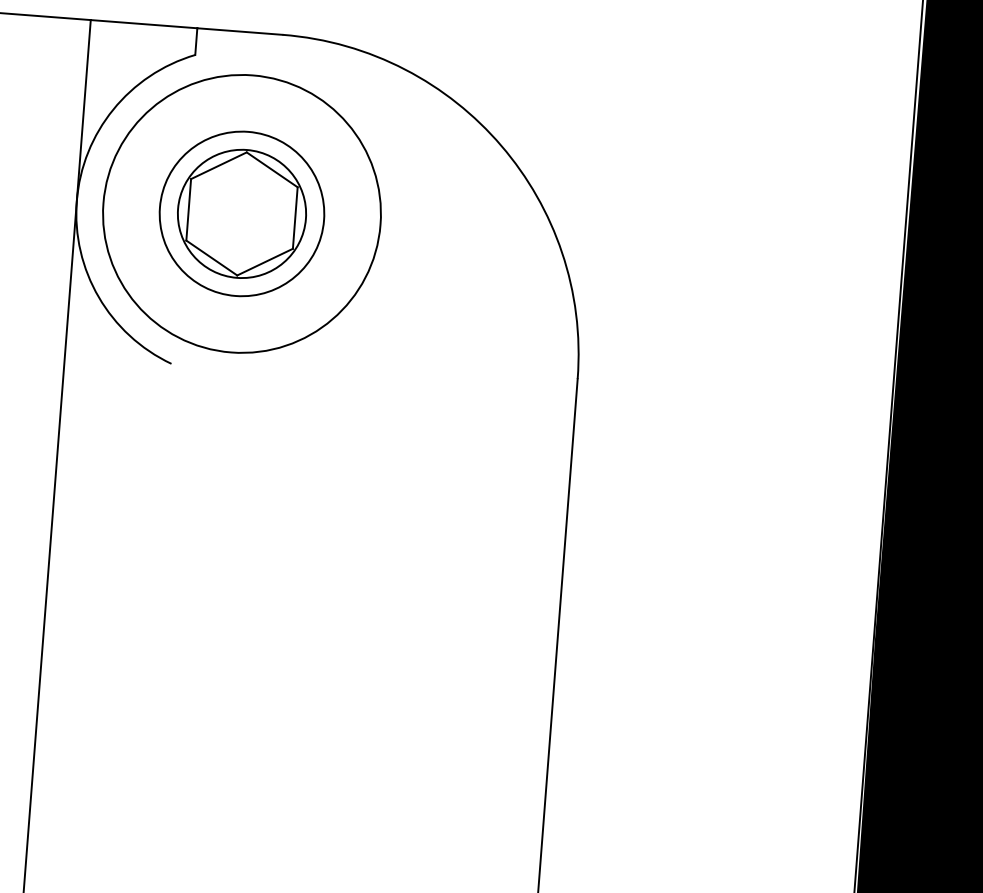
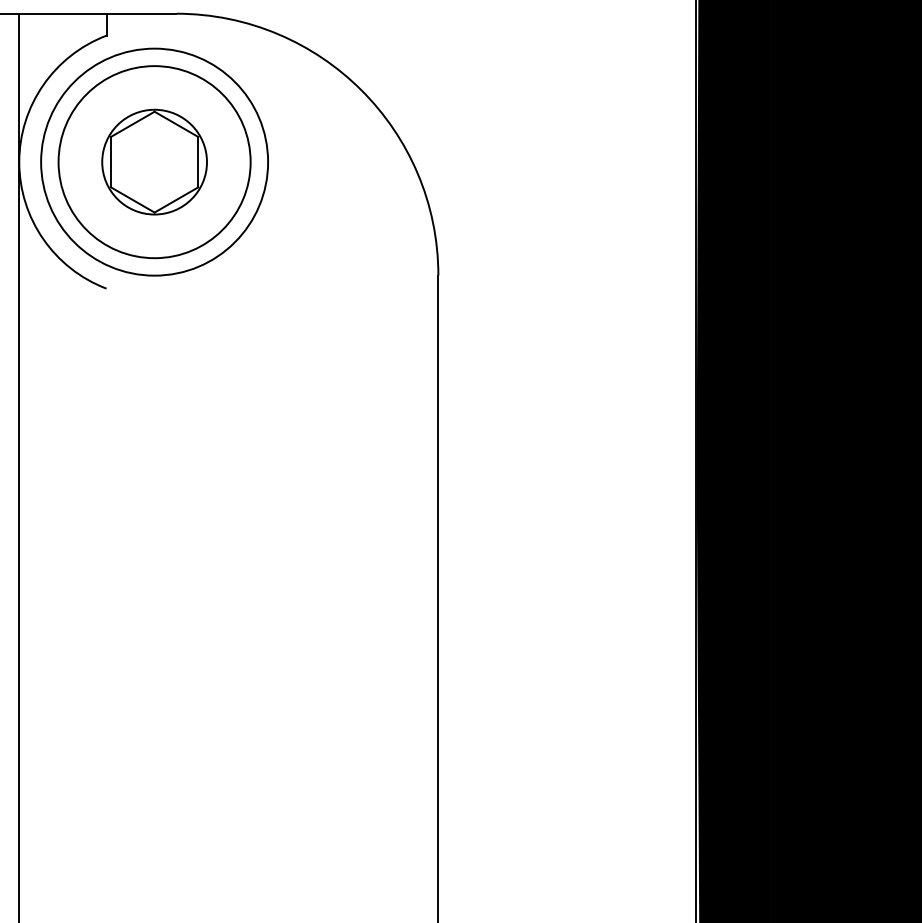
circle: (241, 214) -> (154, 162), size x1.43

